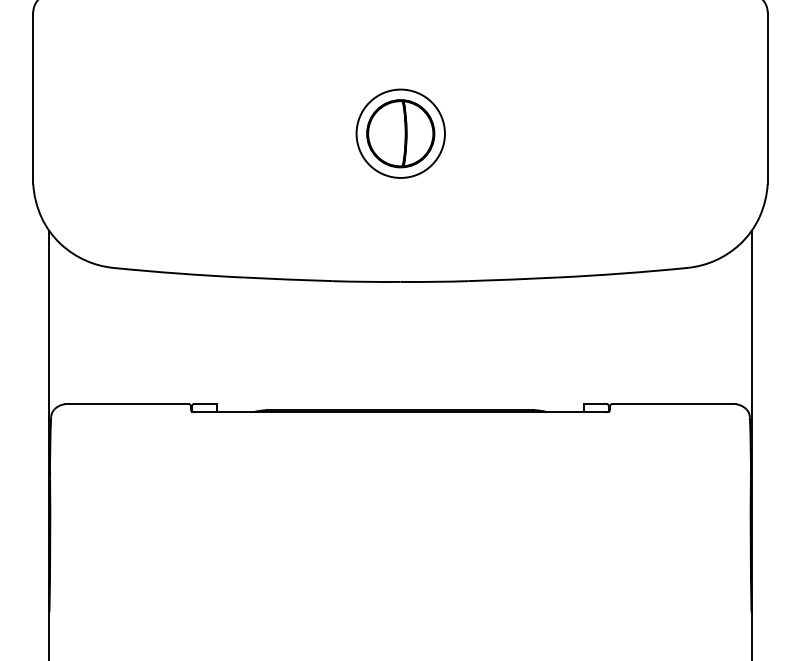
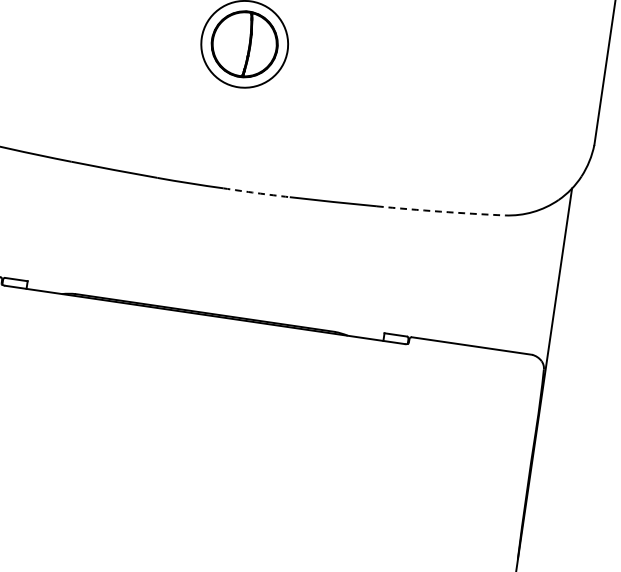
arc: (622, 273) -> (440, 211), solid -> dashed
arc: (434, 281) -> (256, 192), solid -> dashed

